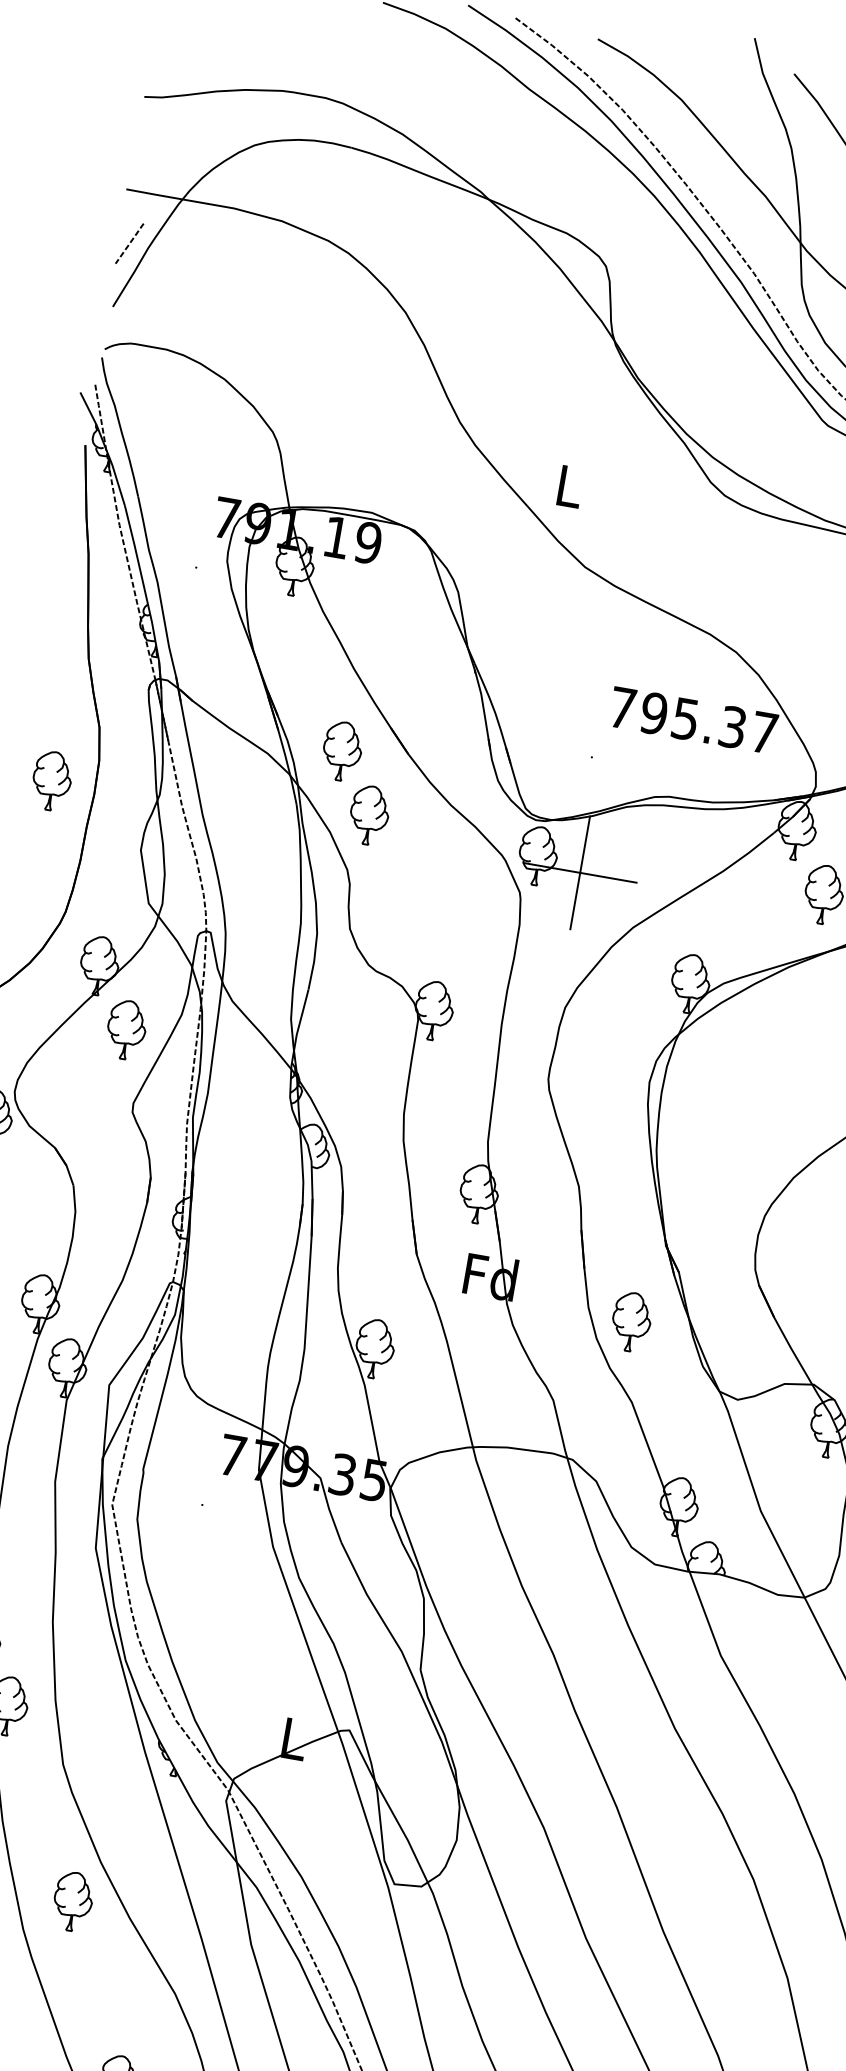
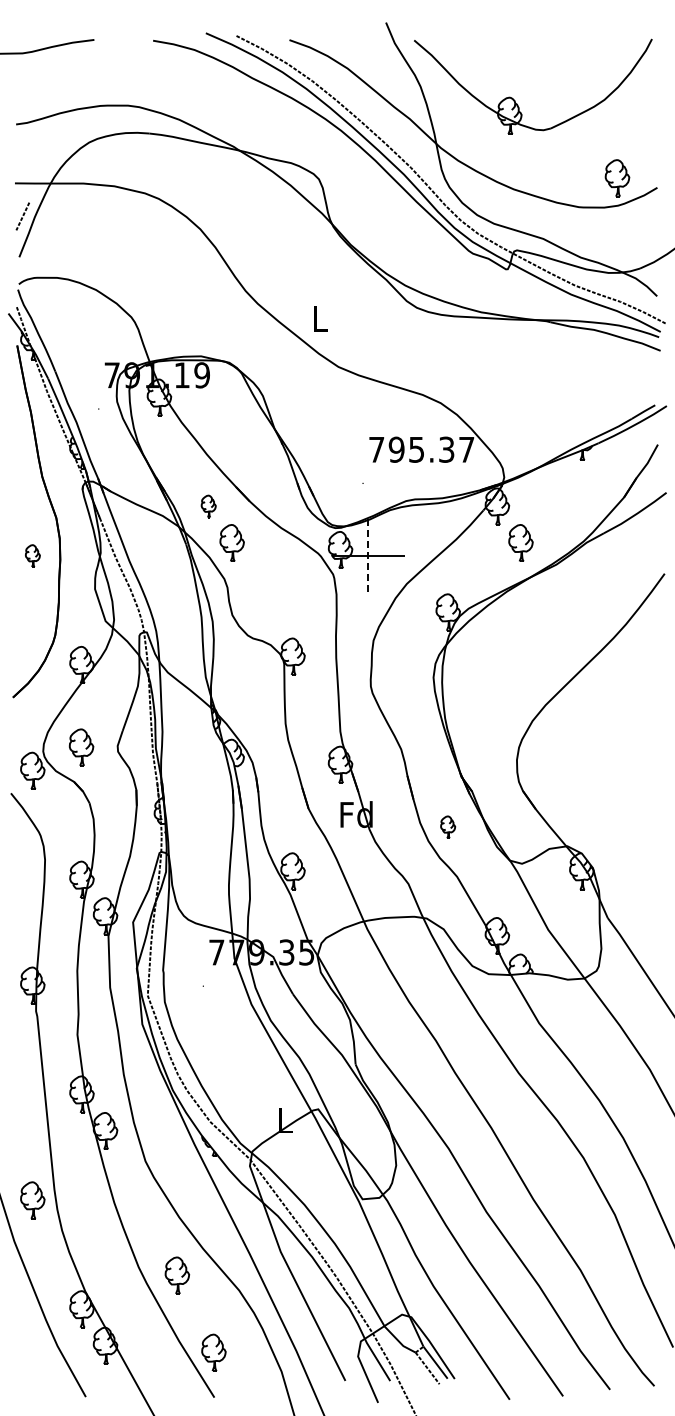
part: (342, 751) -> (208, 506), size x0.6
part: (51, 779) -> (32, 555), size x0.6
line: (580, 872) -> (368, 555), solid -> dashed
part: (126, 1029) -> (81, 747), moved
part: (630, 1322) -> (447, 827), size x0.6
part: (73, 1901) -> (177, 1275), moved

